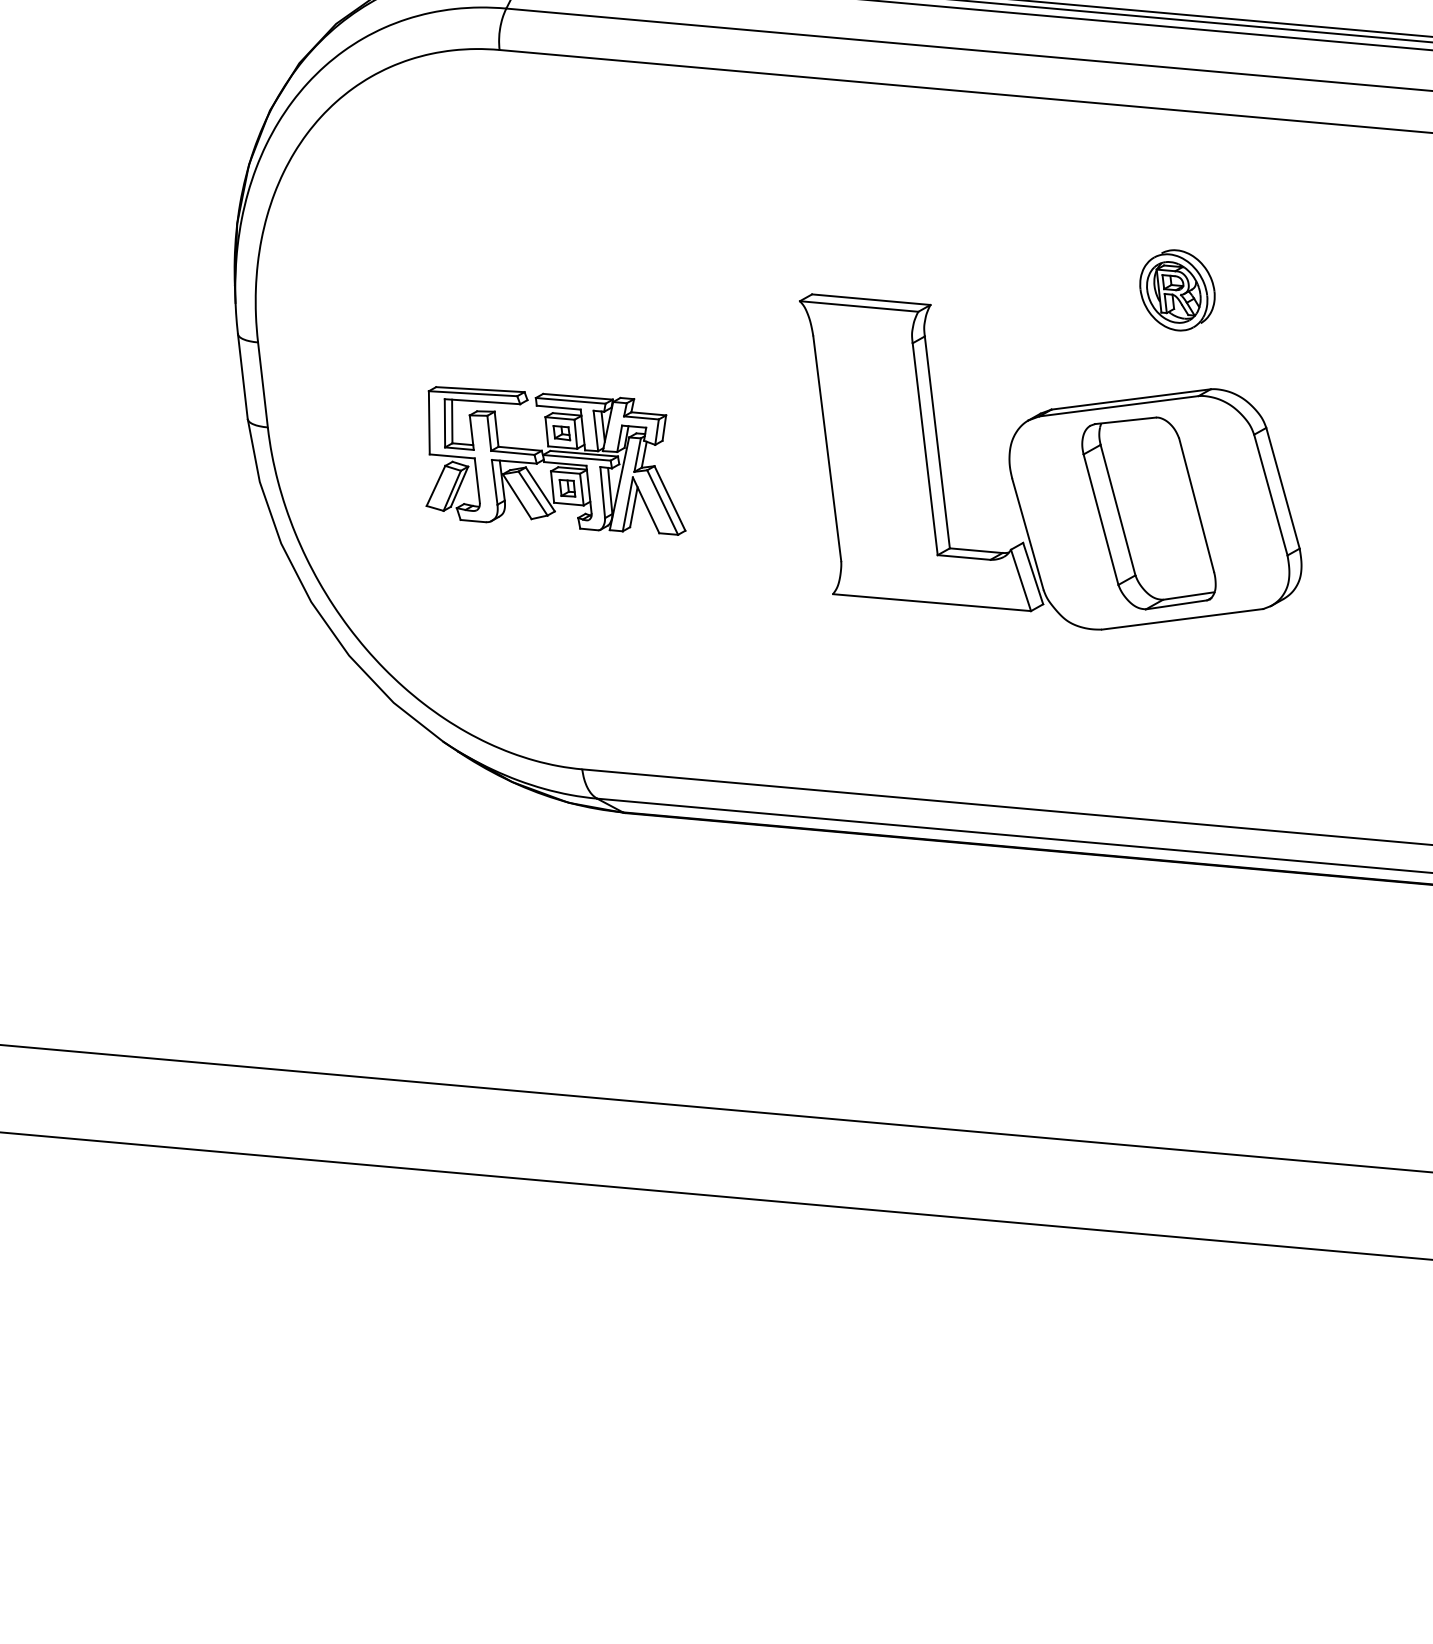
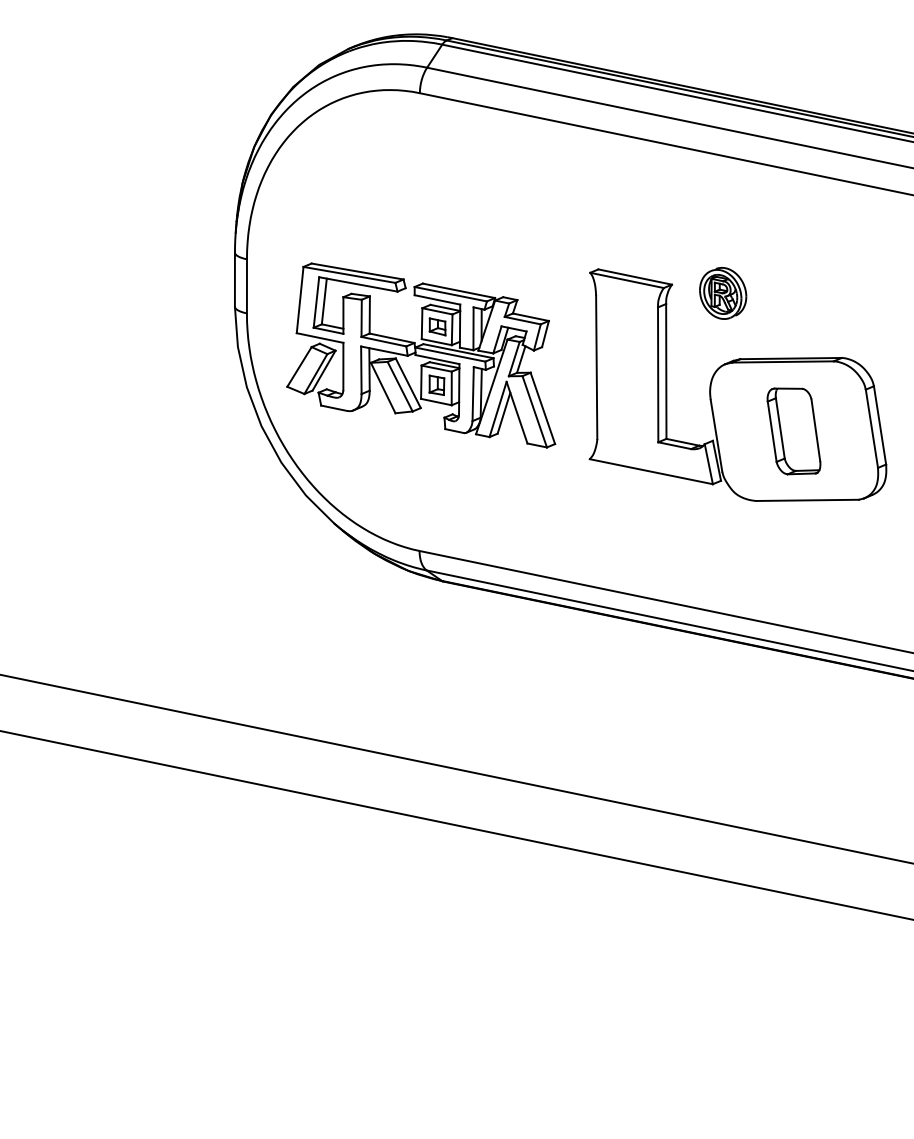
part: (1178, 290) -> (723, 293), moved
part: (549, 461) -> (421, 355), size x1.67
part: (1148, 513) -> (793, 431), size x0.71

